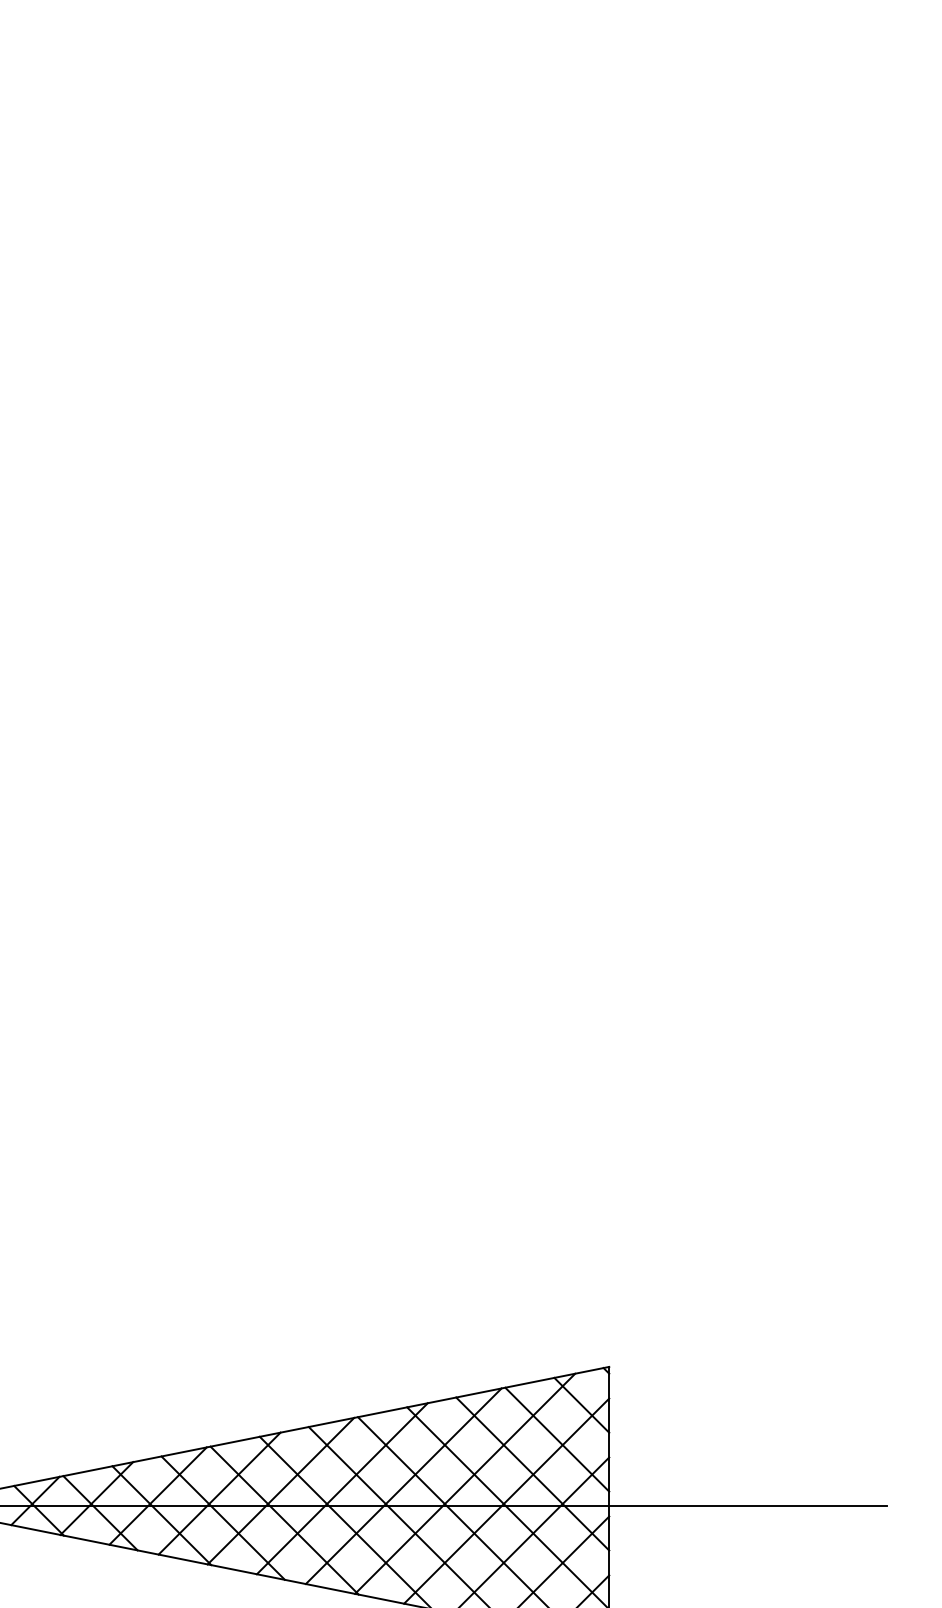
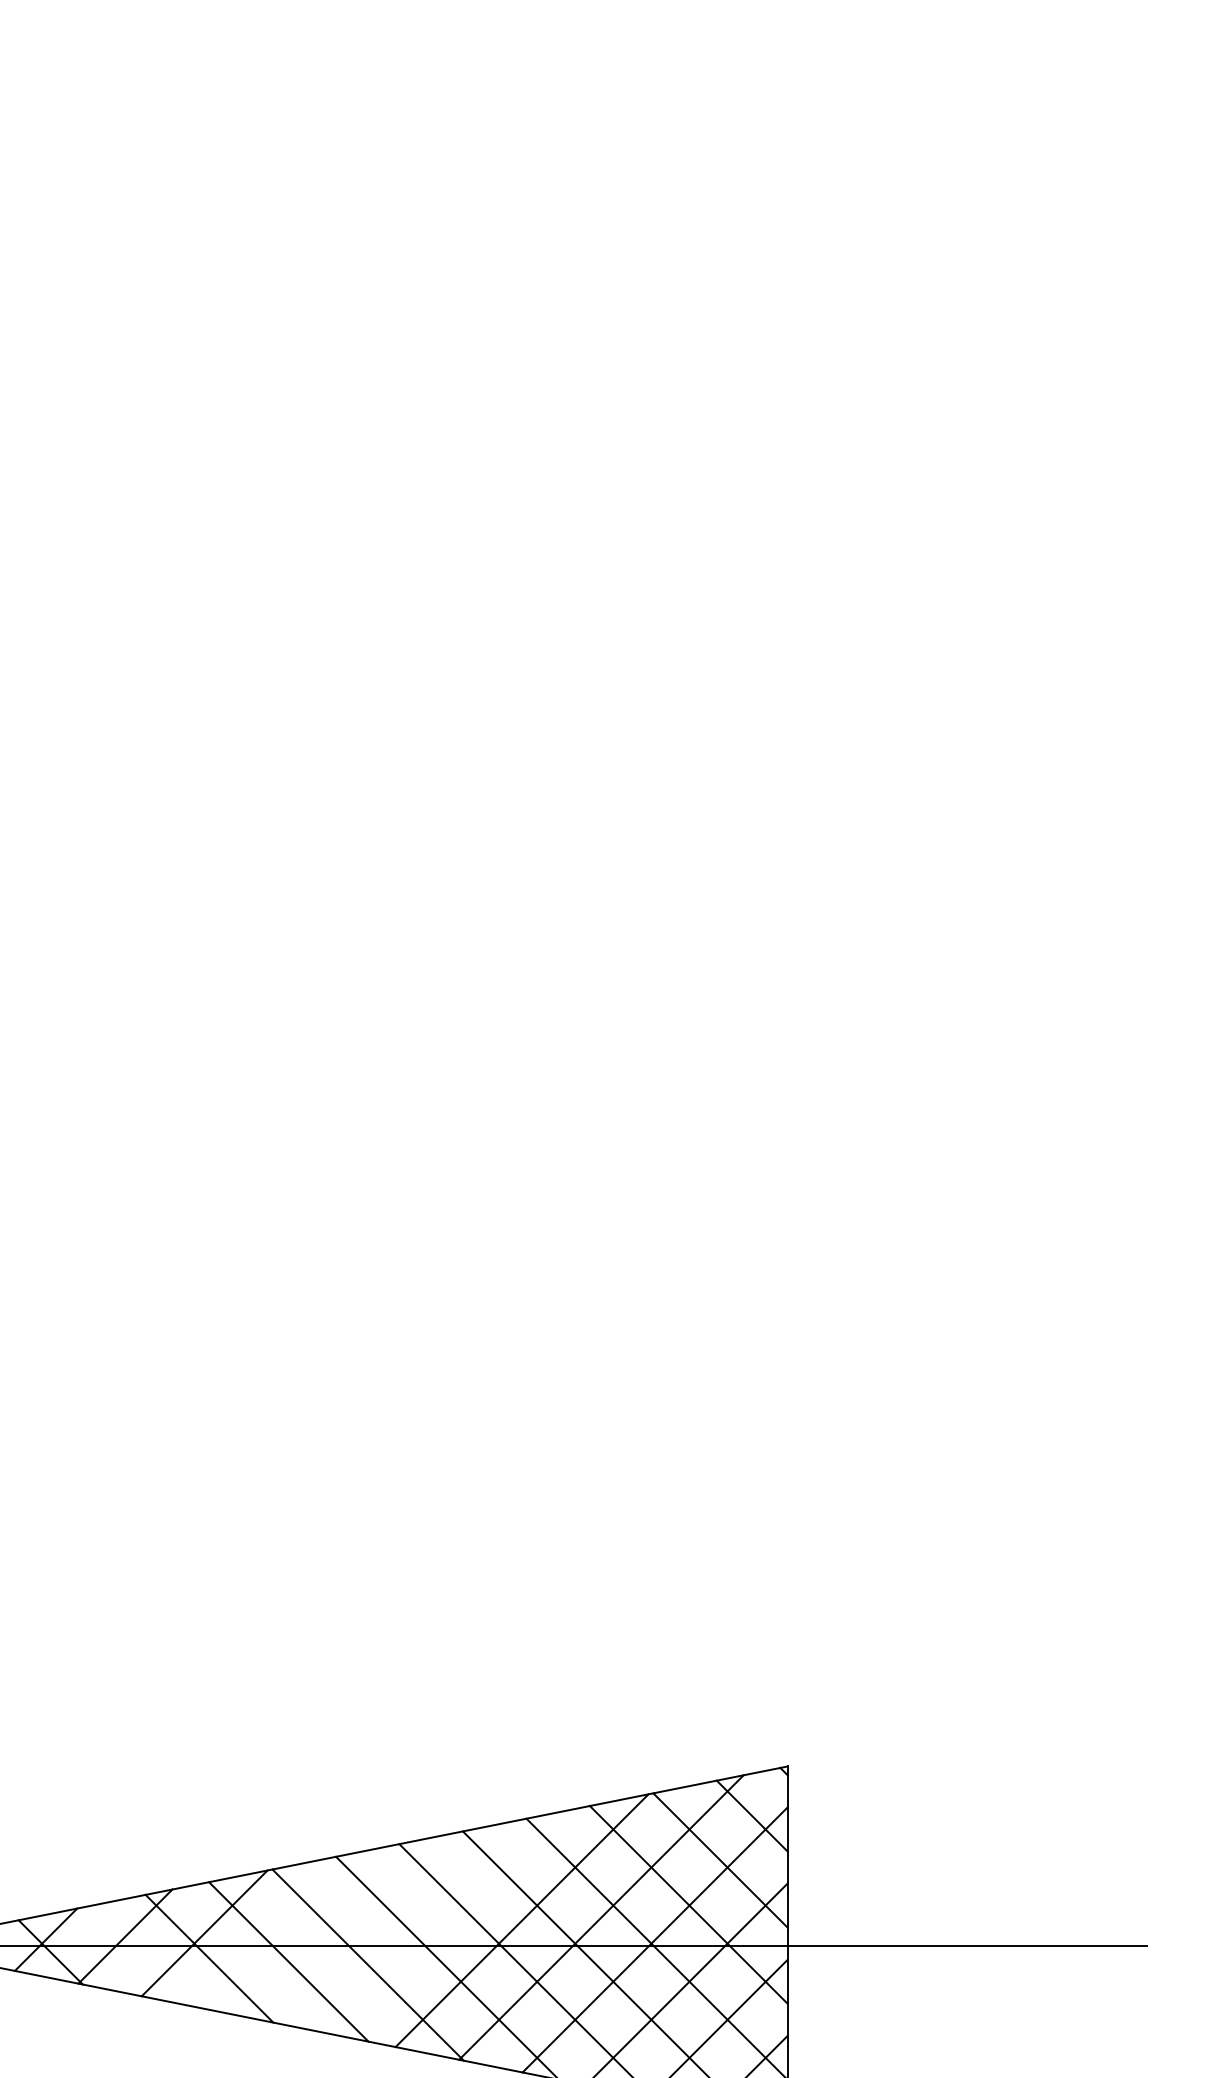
line: (342, 1488) -> (442, 1923), removed
line: (281, 1490) -> (363, 1926), removed
line: (219, 1493) -> (283, 1929), removed
line: (100, 1513) -> (130, 1955), removed

